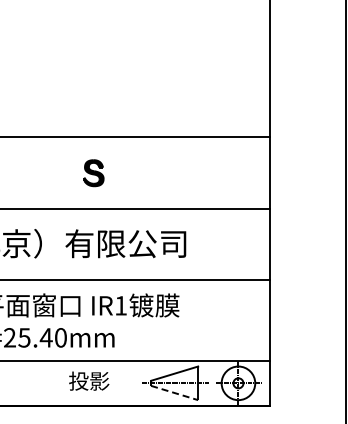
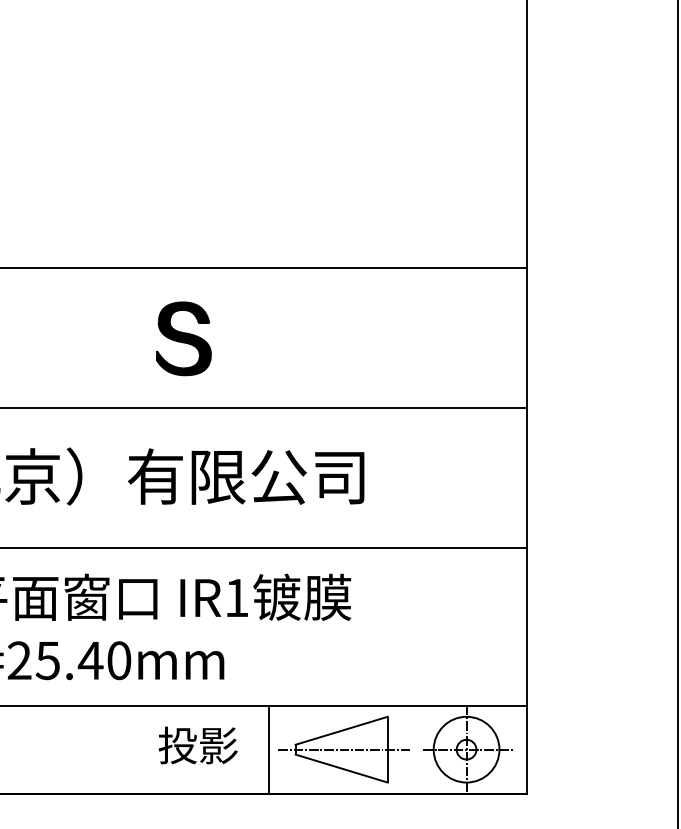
part: (93, 172) -> (183, 337), size x1.43
text: (89, 380) -> (198, 744), moved
line: (137, 382) -> (269, 748), added
line: (174, 393) -> (341, 769), dashed -> solid

